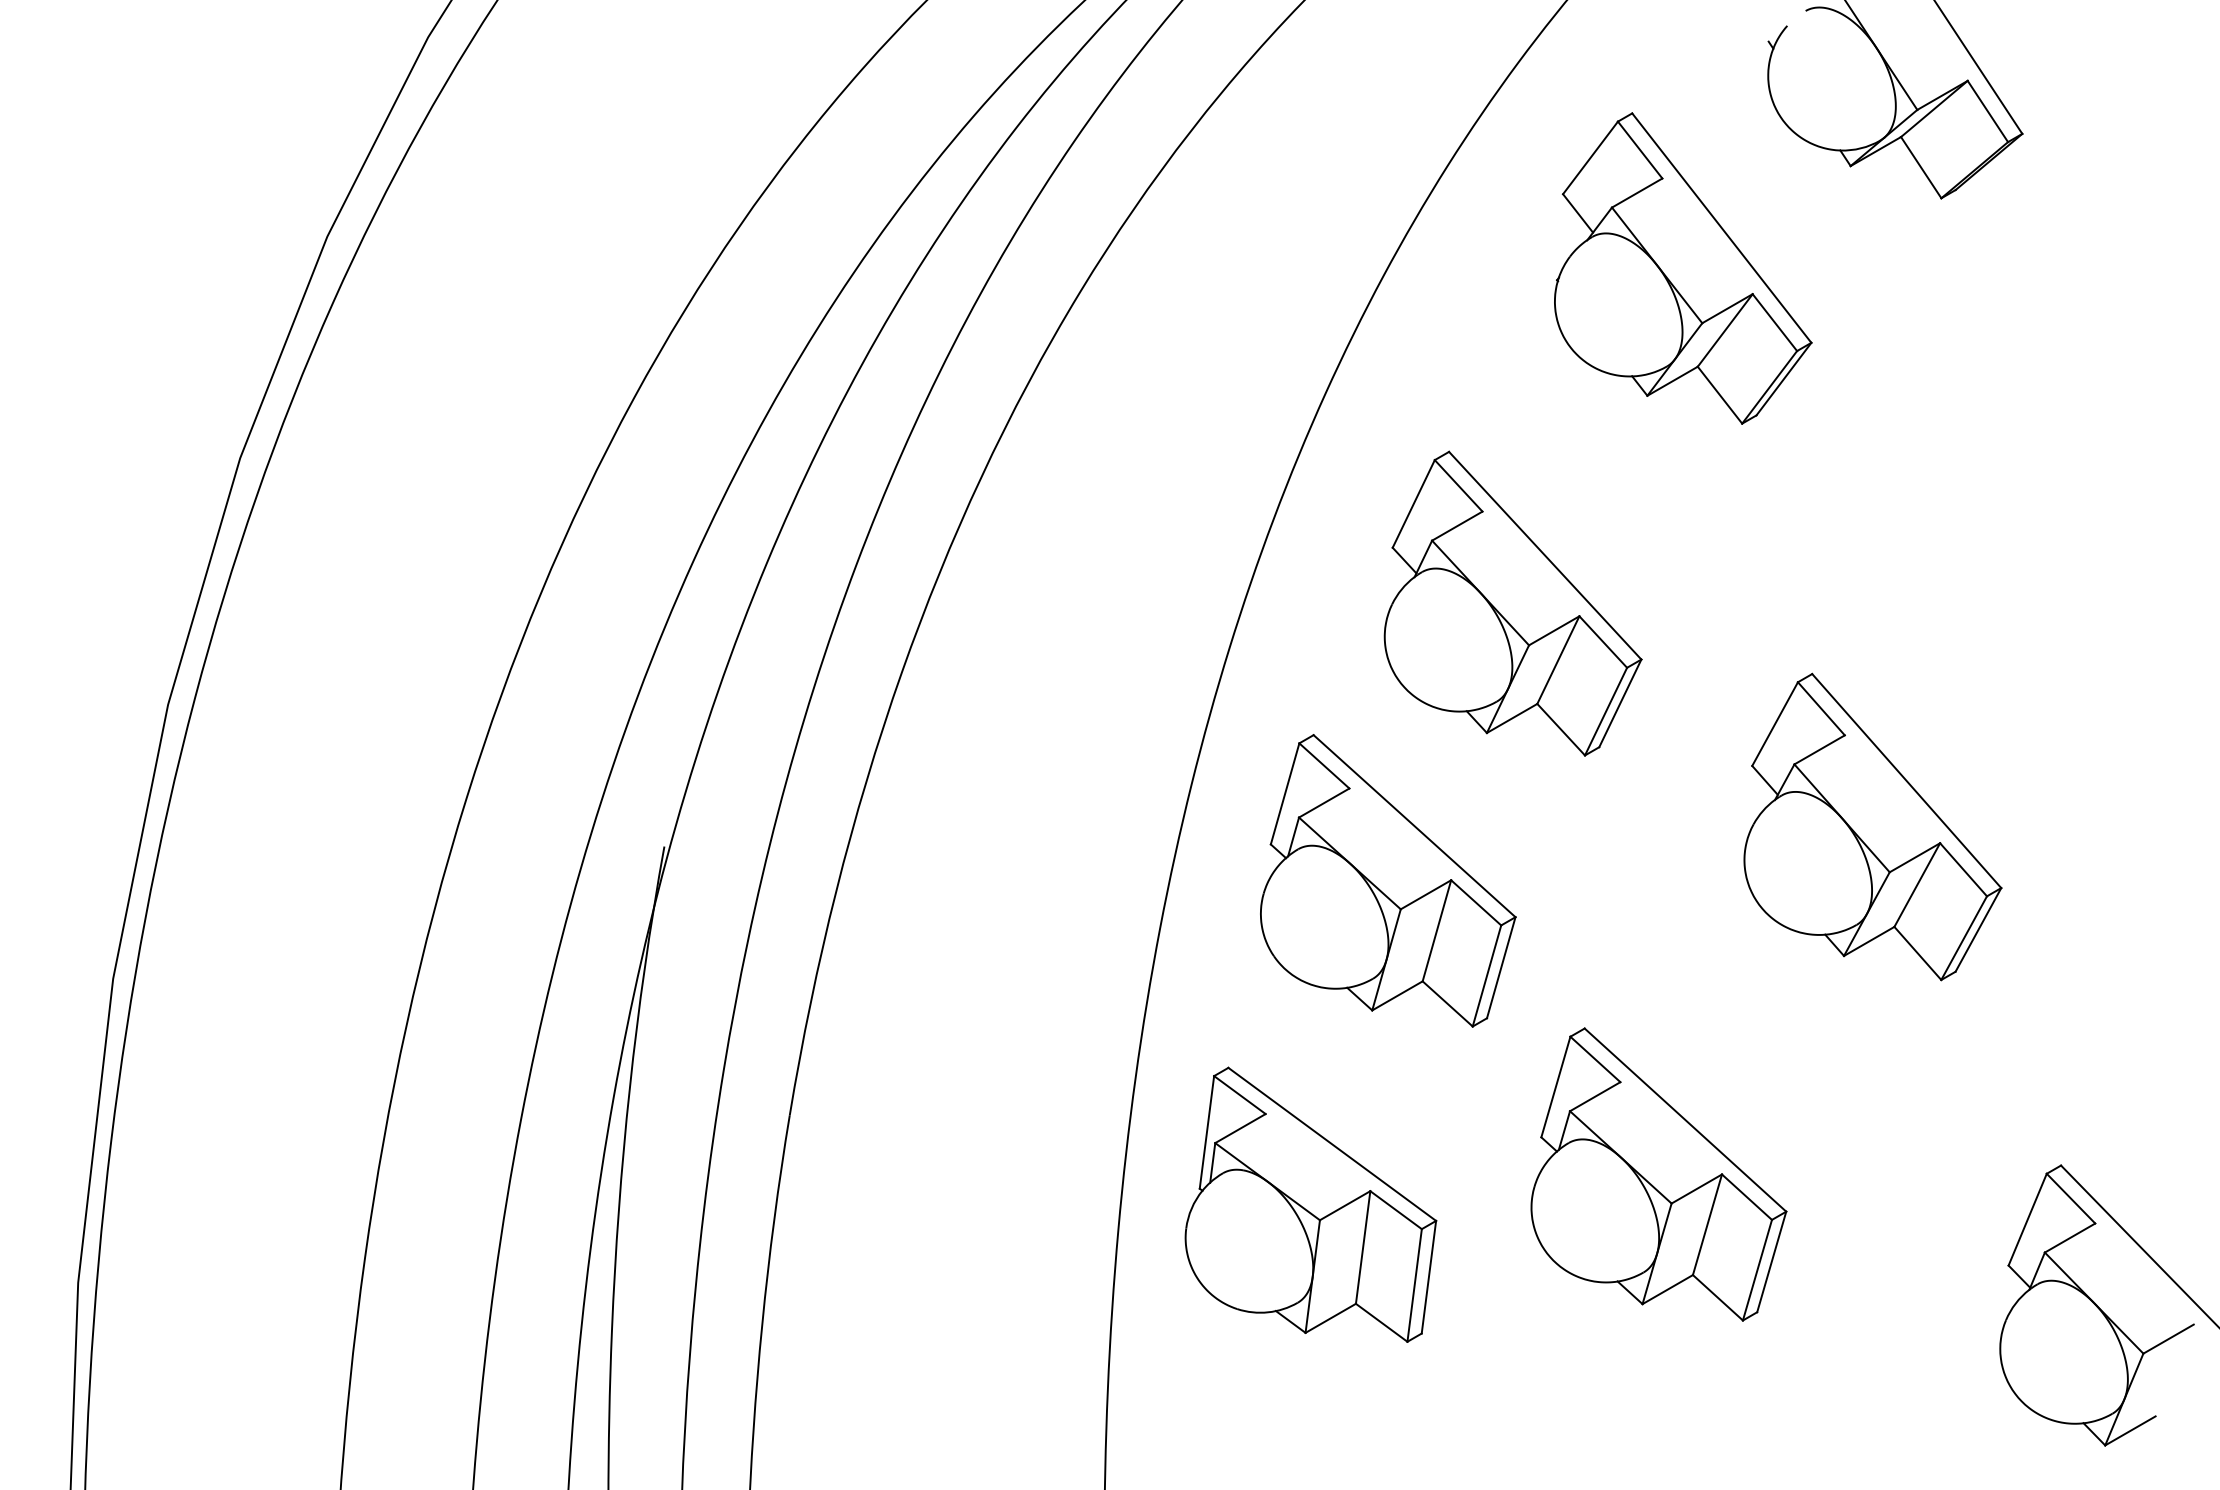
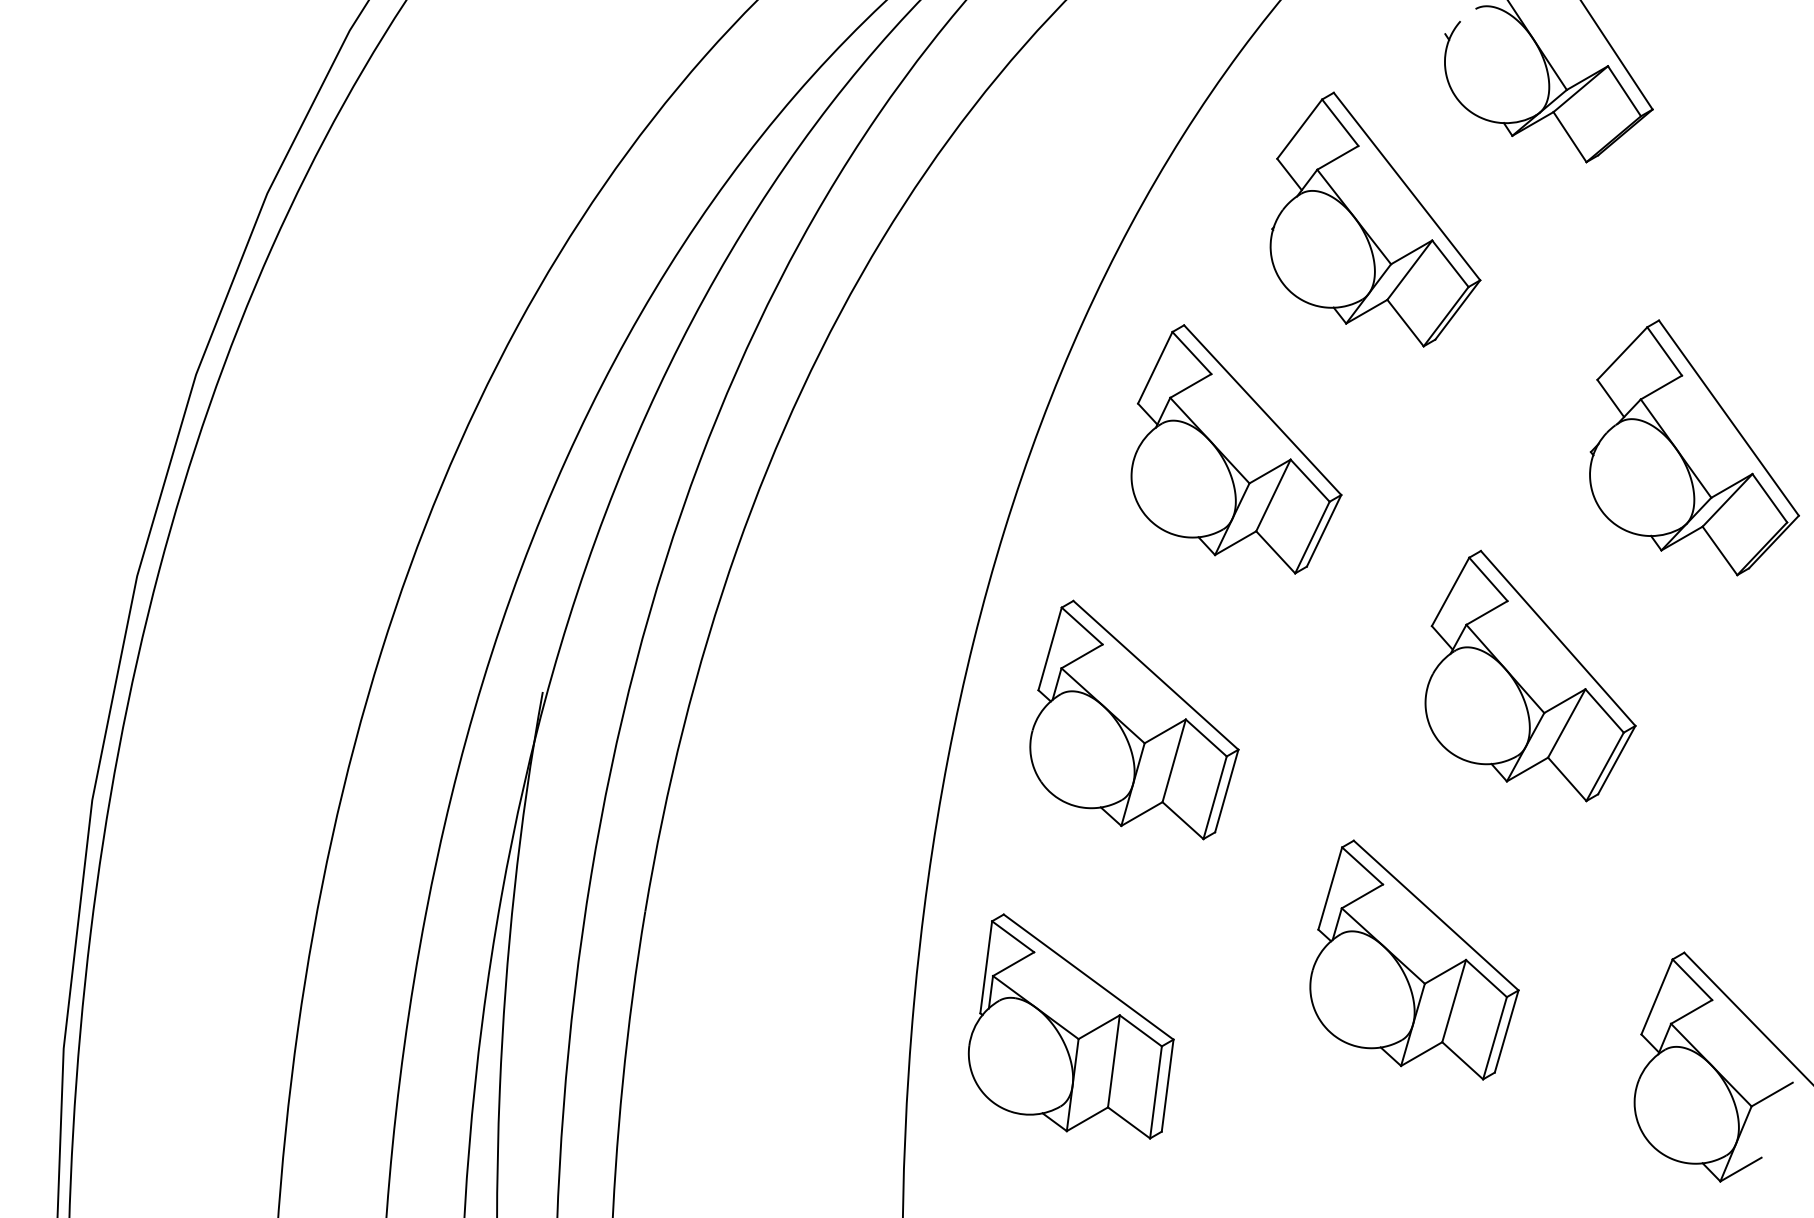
part: (2073, 547) -> (1694, 447), added
part: (1512, 603) -> (1235, 449), moved
part: (1658, 1174) -> (1414, 960), moved
part: (1310, 1204) -> (1070, 1026), moved

